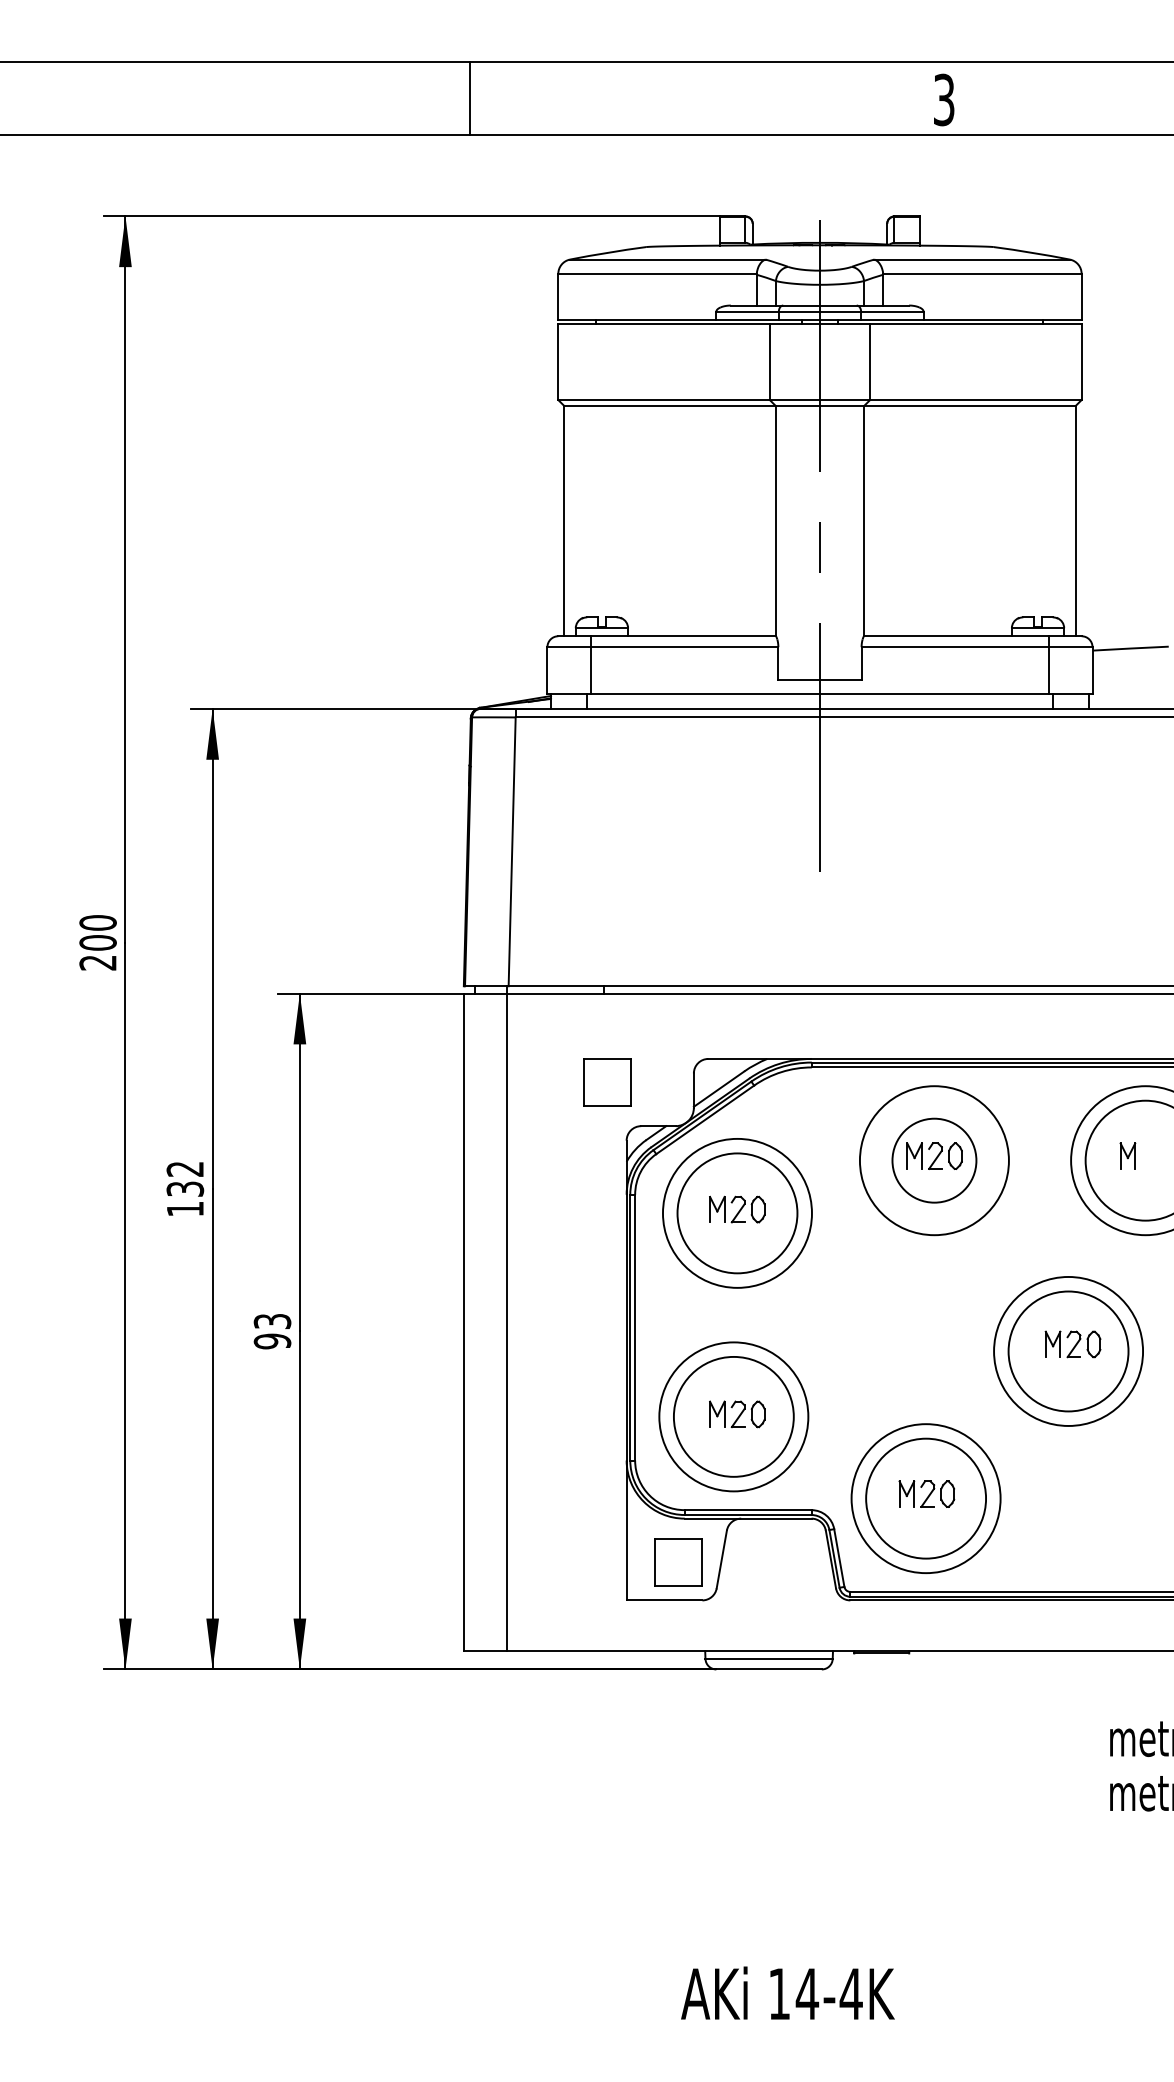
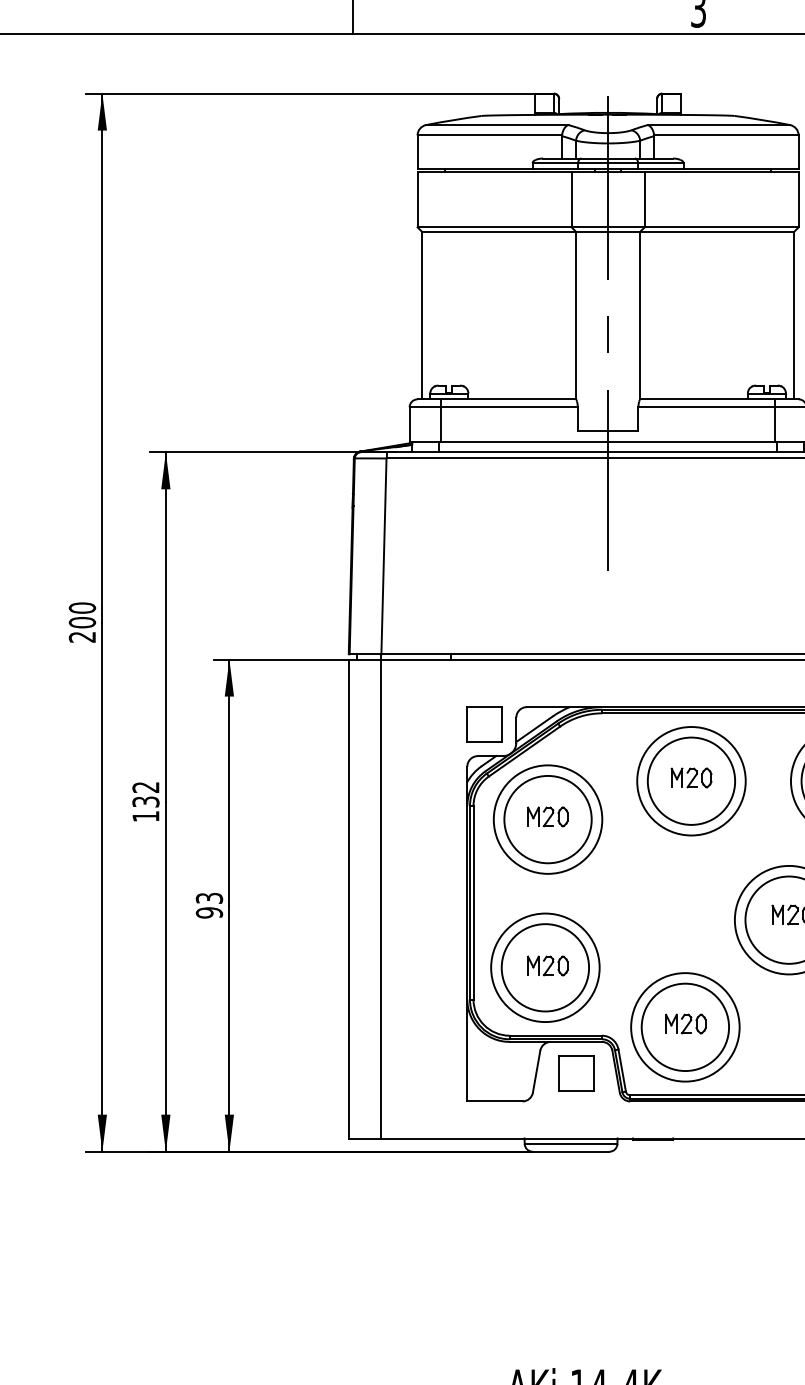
part: (607, 1082) -> (484, 724), moved
circle: (934, 1160) -> (691, 781), size x1.43
part: (678, 1562) -> (576, 1073), moved

